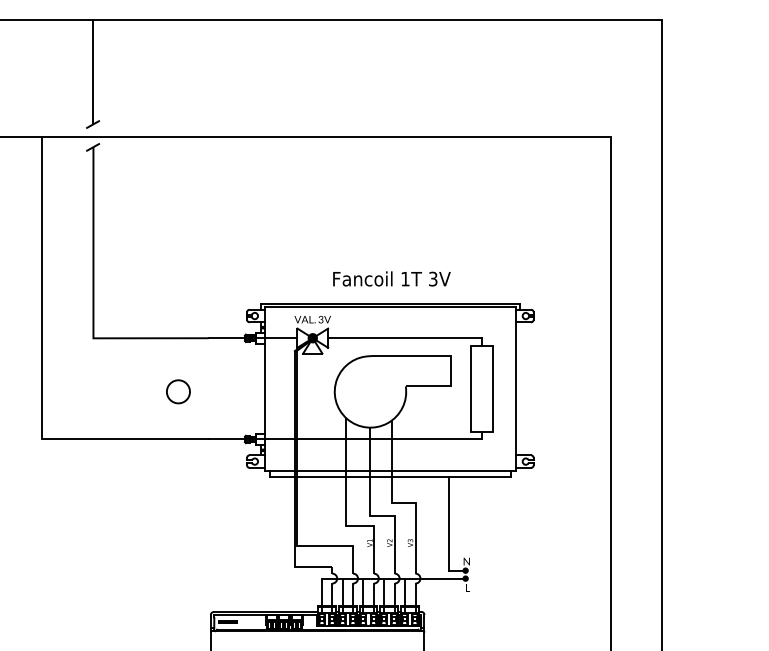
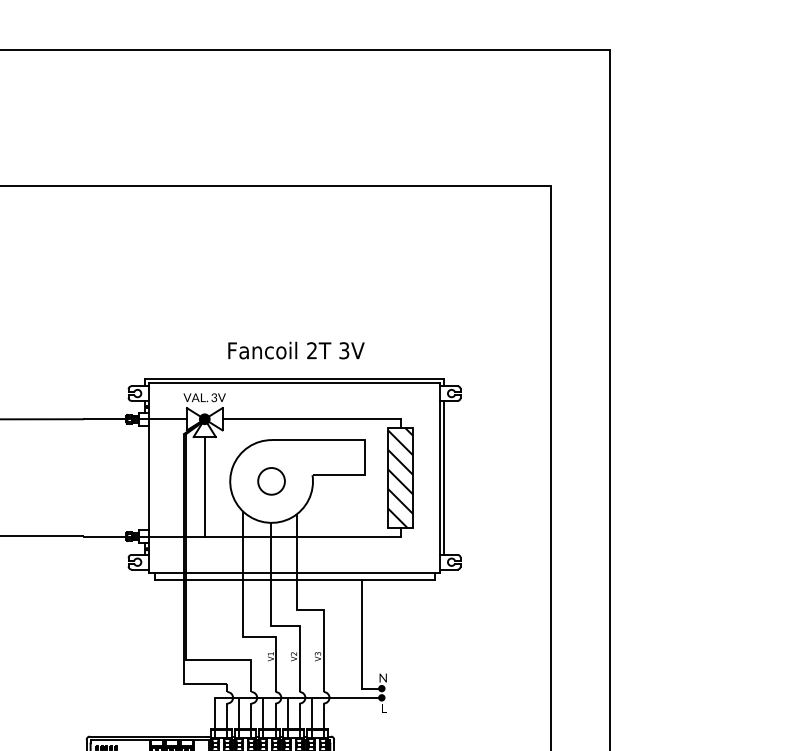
text: (405, 278) -> (312, 350), 1T -> 2T
hatch: (481, 388) -> (400, 477), added
line: (519, 388) -> (444, 477), added
circle: (178, 391) -> (271, 480), moved
line: (312, 396) -> (204, 486), added

